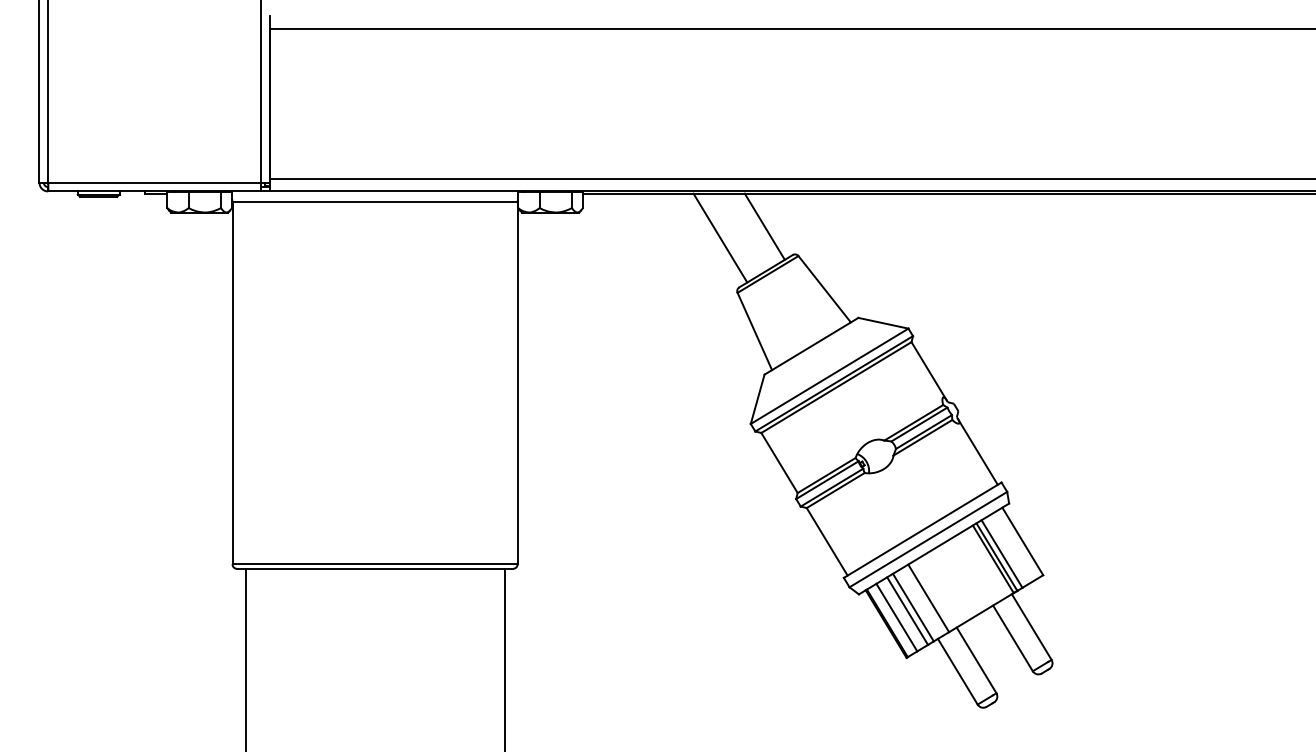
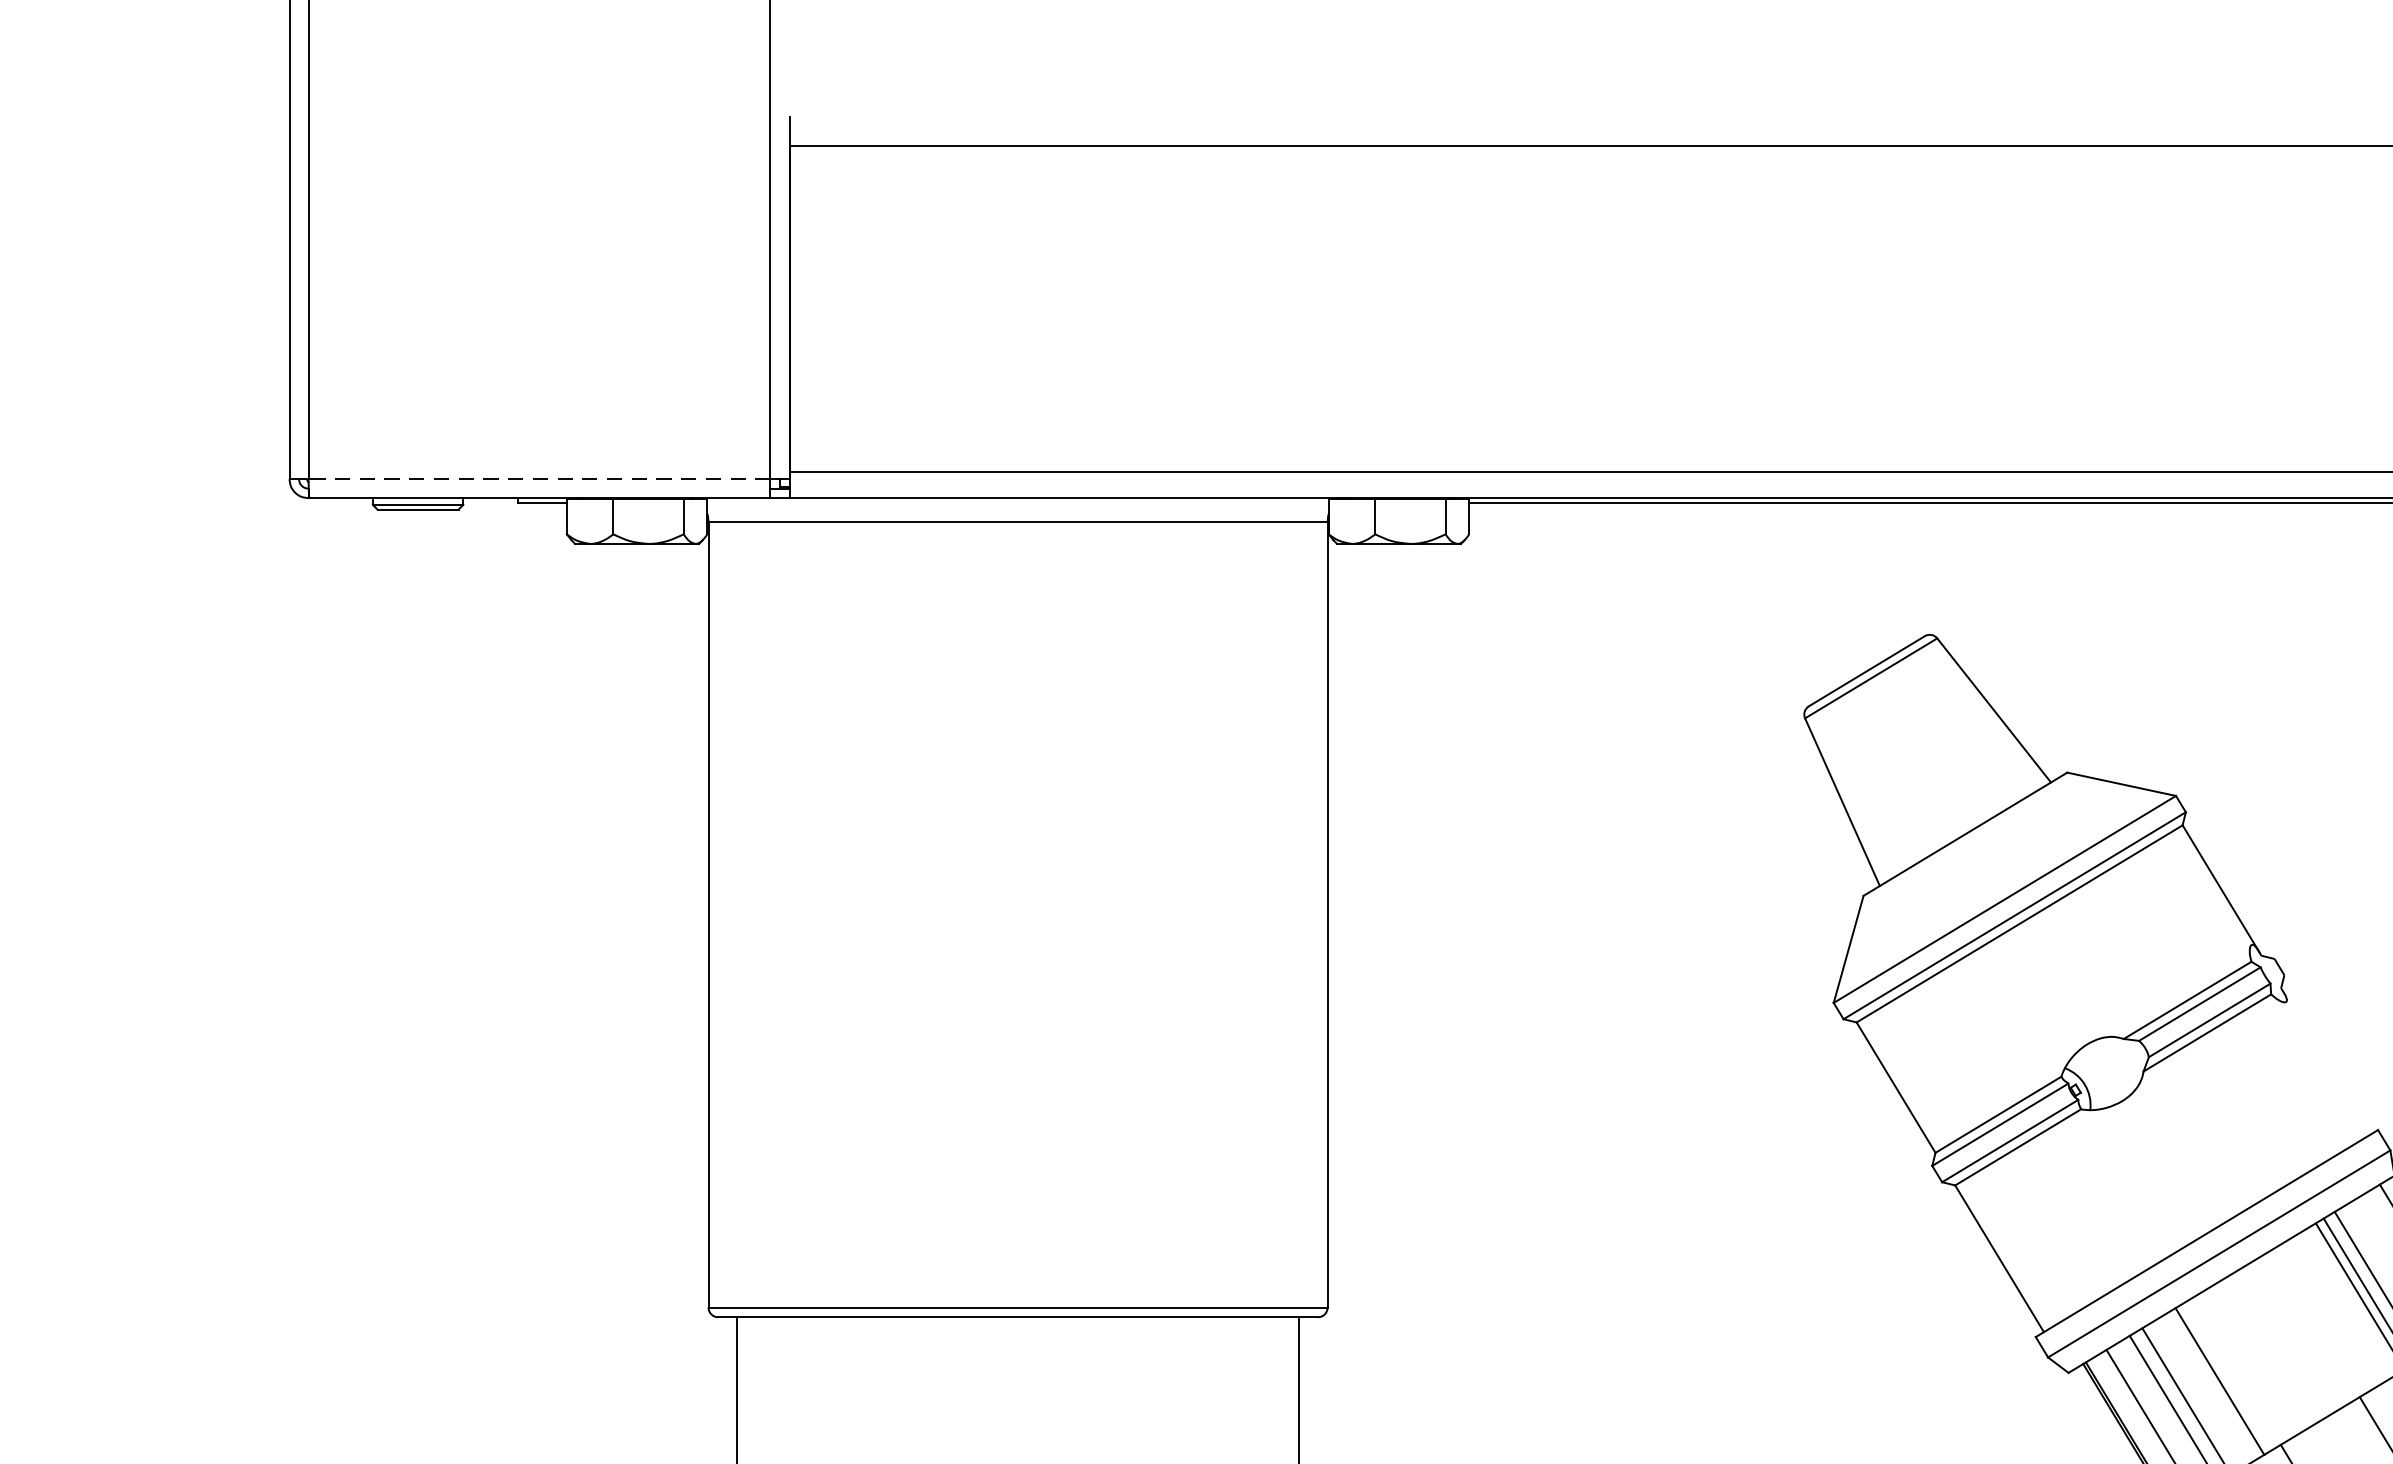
line: (154, 182) -> (539, 478), solid -> dashed
line: (764, 226) -> (1863, 574), removed
line: (720, 237) -> (1767, 598), removed
line: (977, 451) -> (2325, 1062), removed

